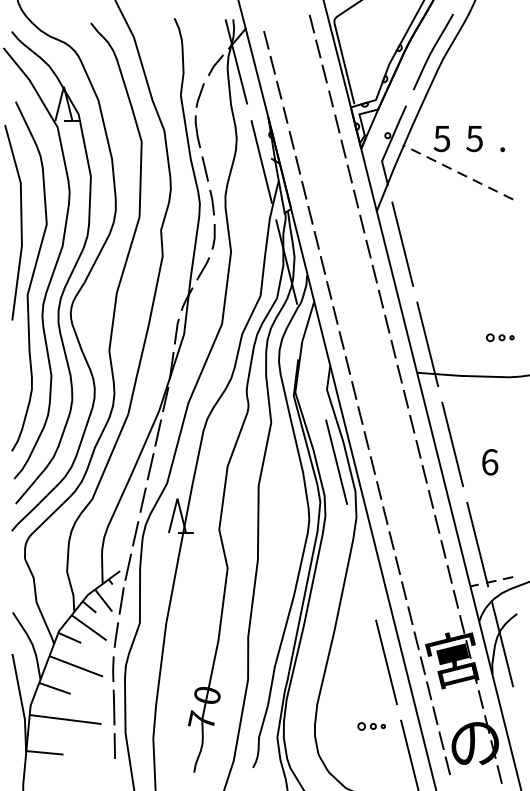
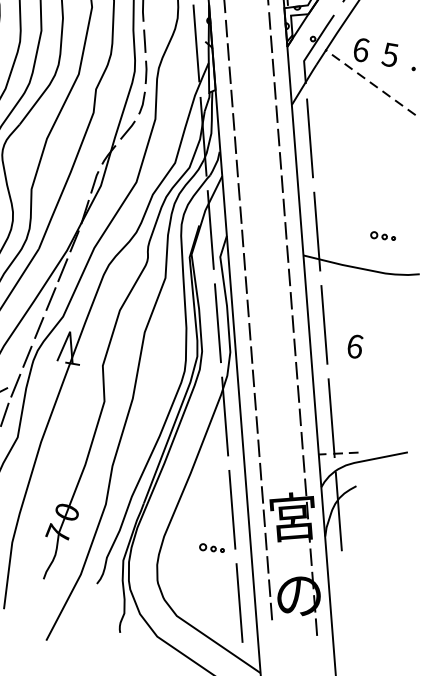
text: (441, 138) -> (360, 49), 5 -> 6
line: (311, 361) -> (210, 229), added
line: (361, 562) -> (225, 416), added
part: (371, 726) -> (211, 548), moved

